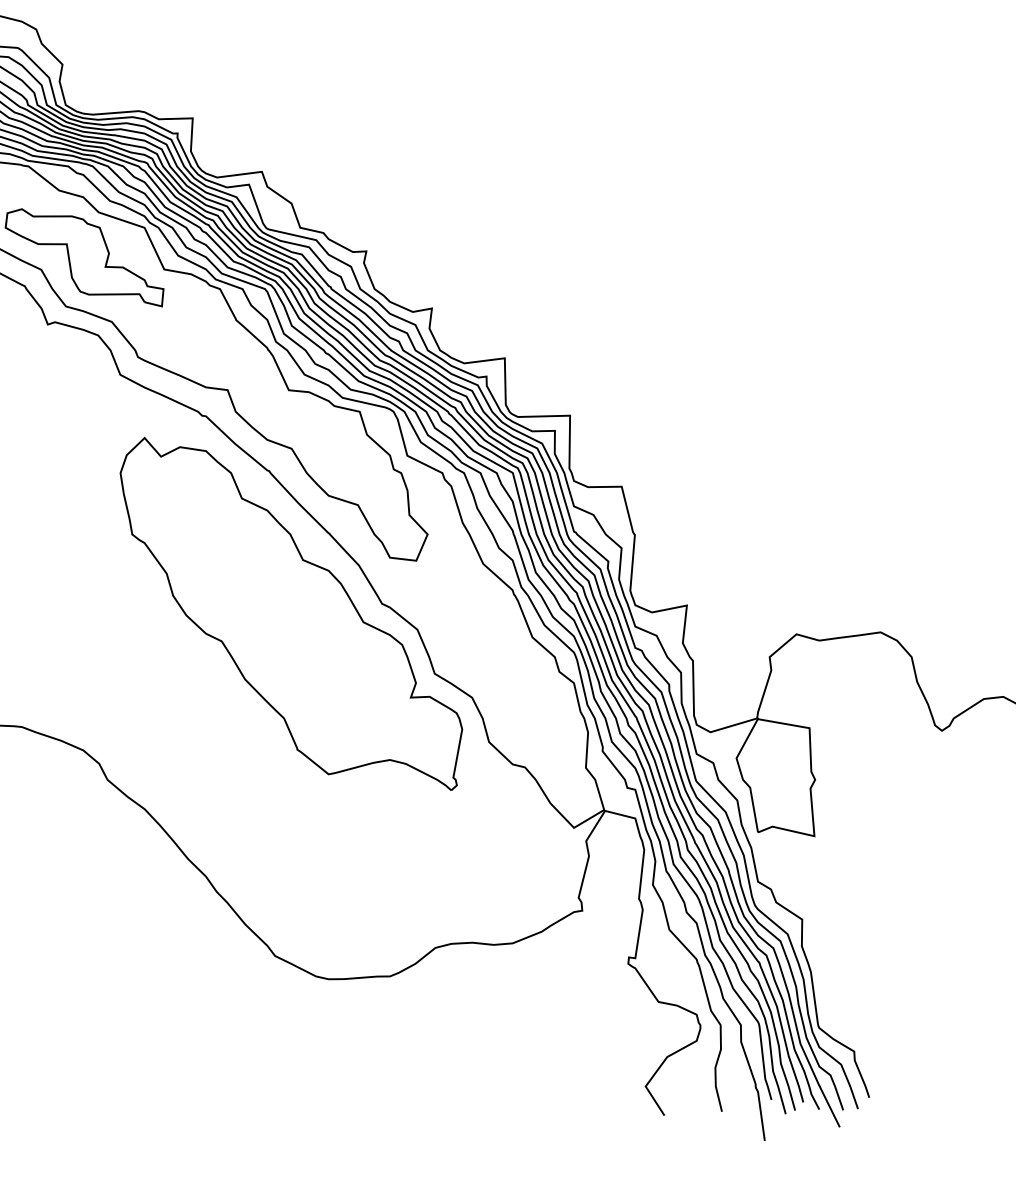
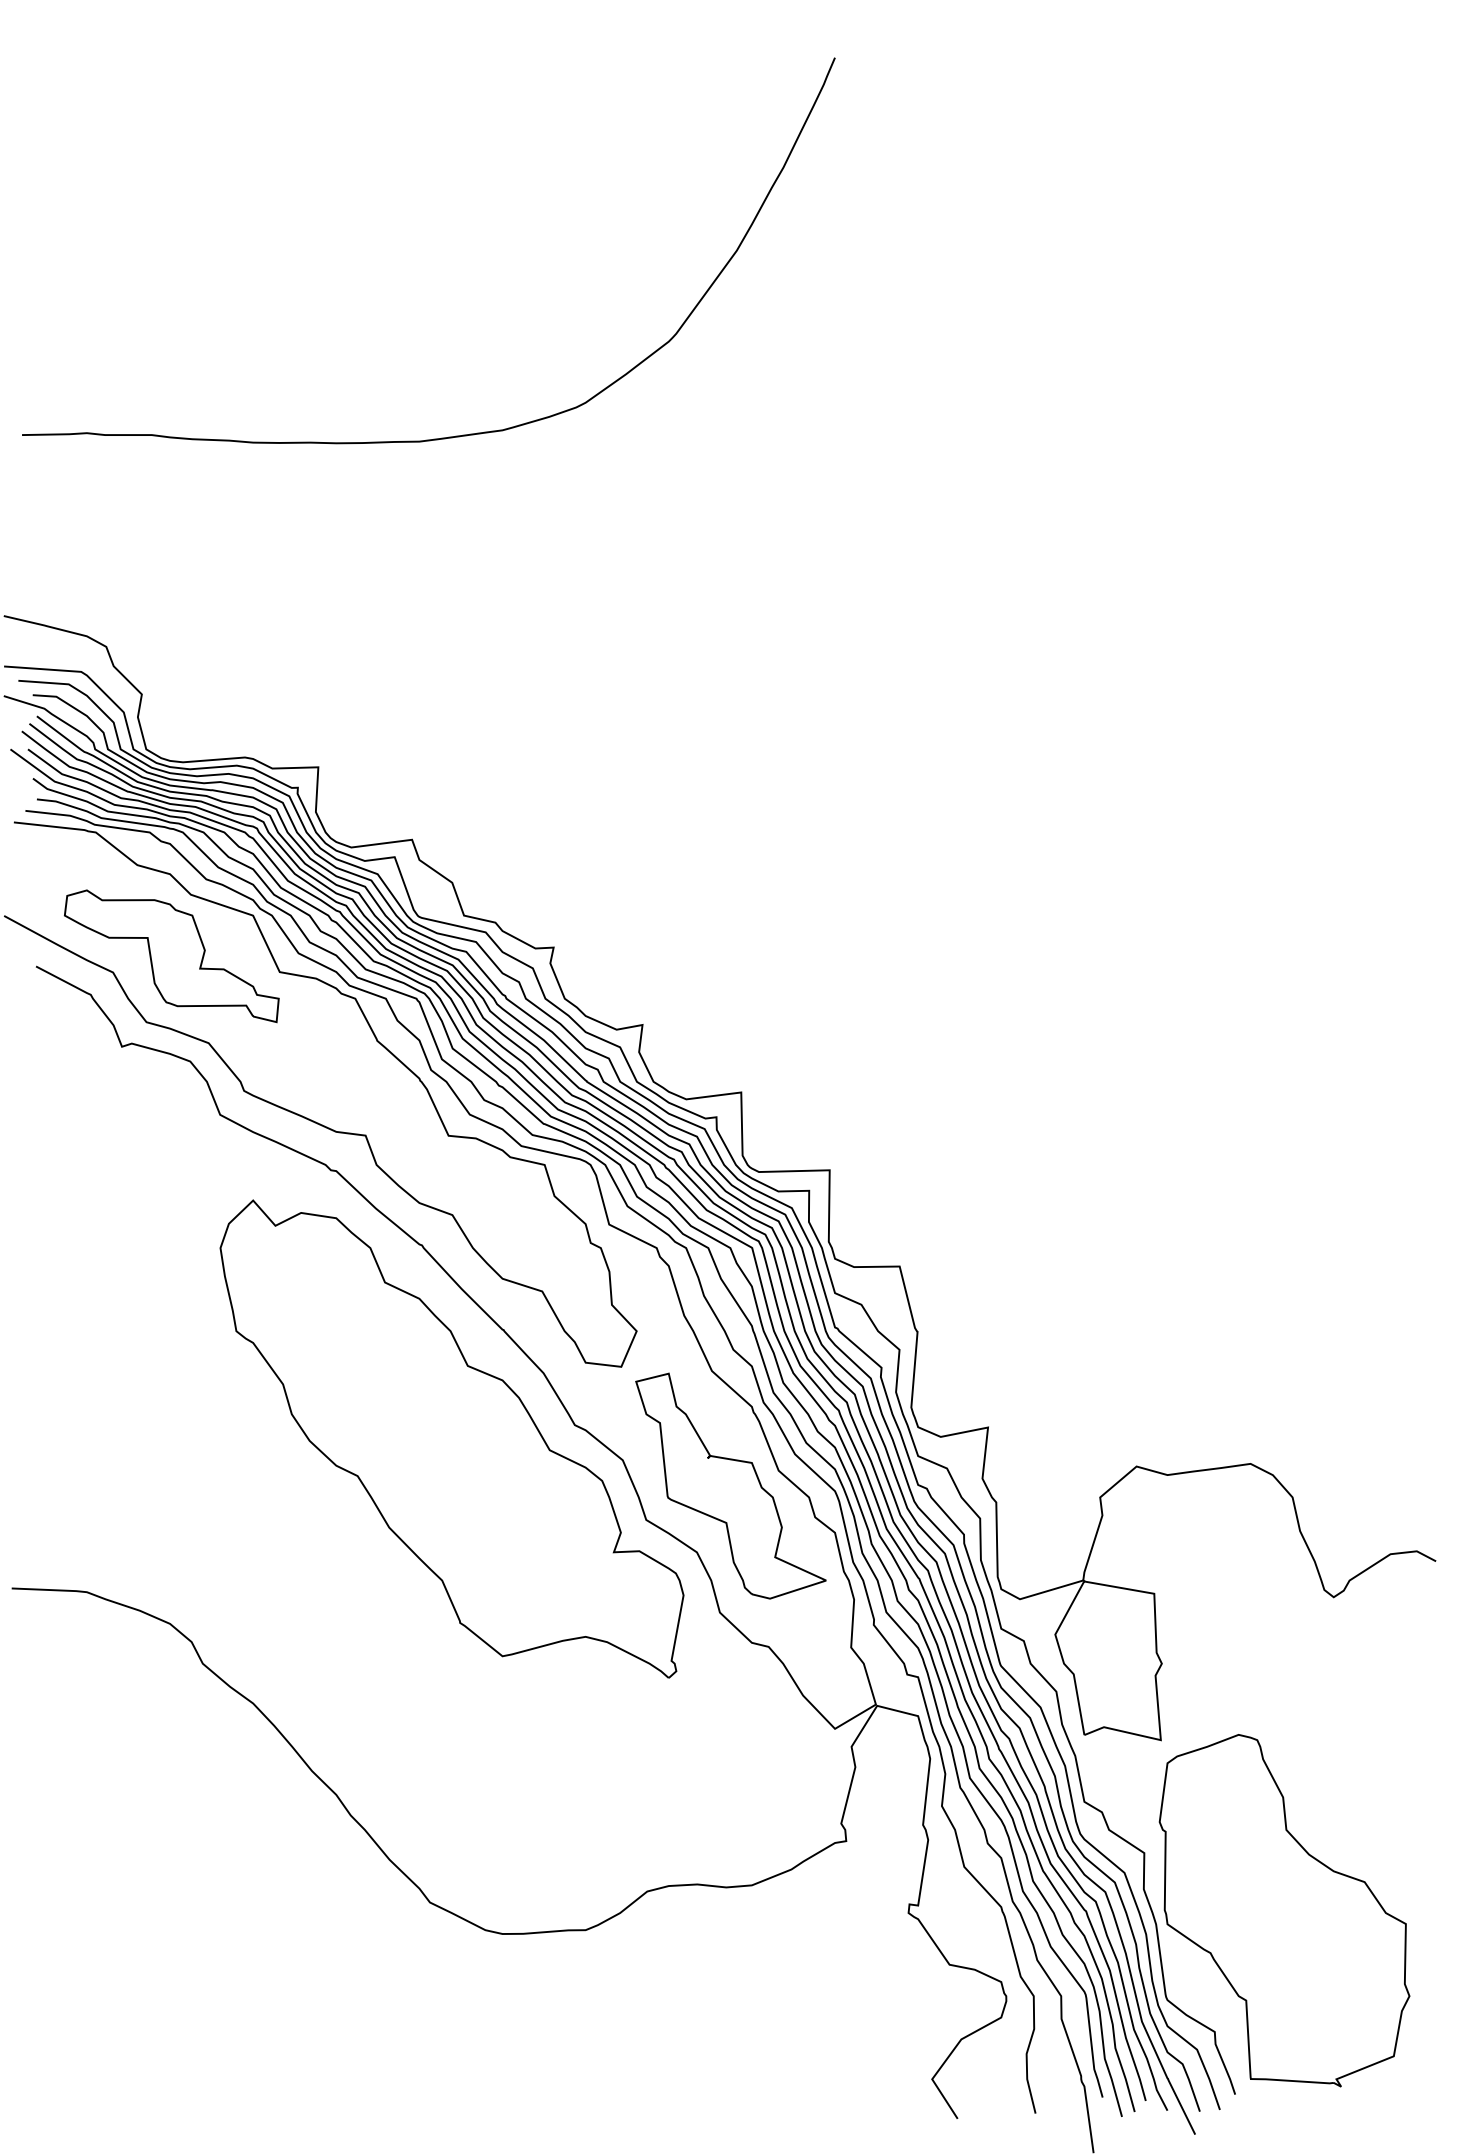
part: (496, 648) -> (730, 1485), added
part: (905, 961) -> (1284, 1910), added

